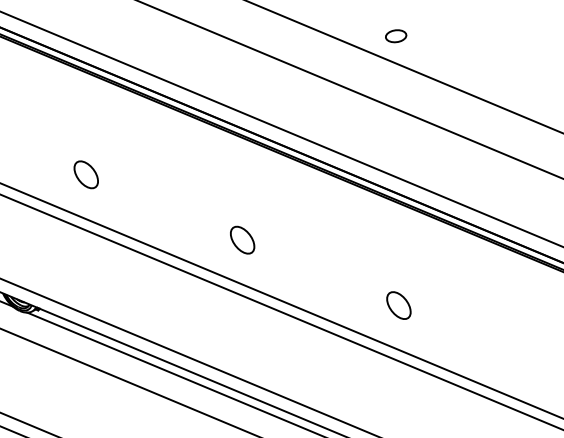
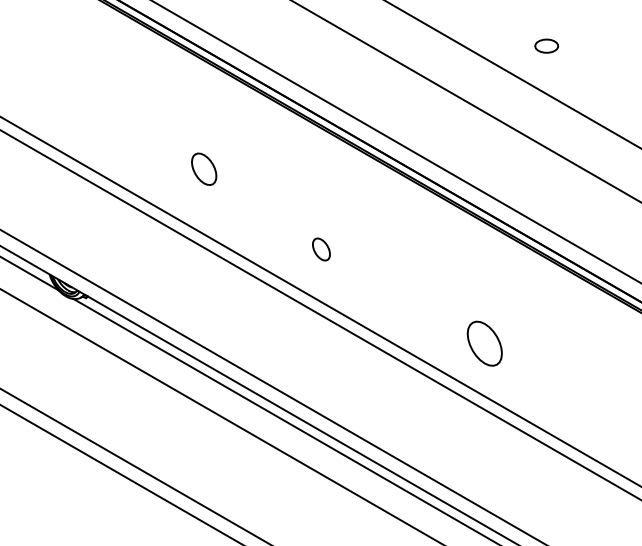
part: (395, 35) -> (546, 45), moved
part: (86, 174) -> (204, 168), moved
part: (242, 240) -> (321, 249), size x0.7
part: (398, 305) -> (484, 343), size x1.4

